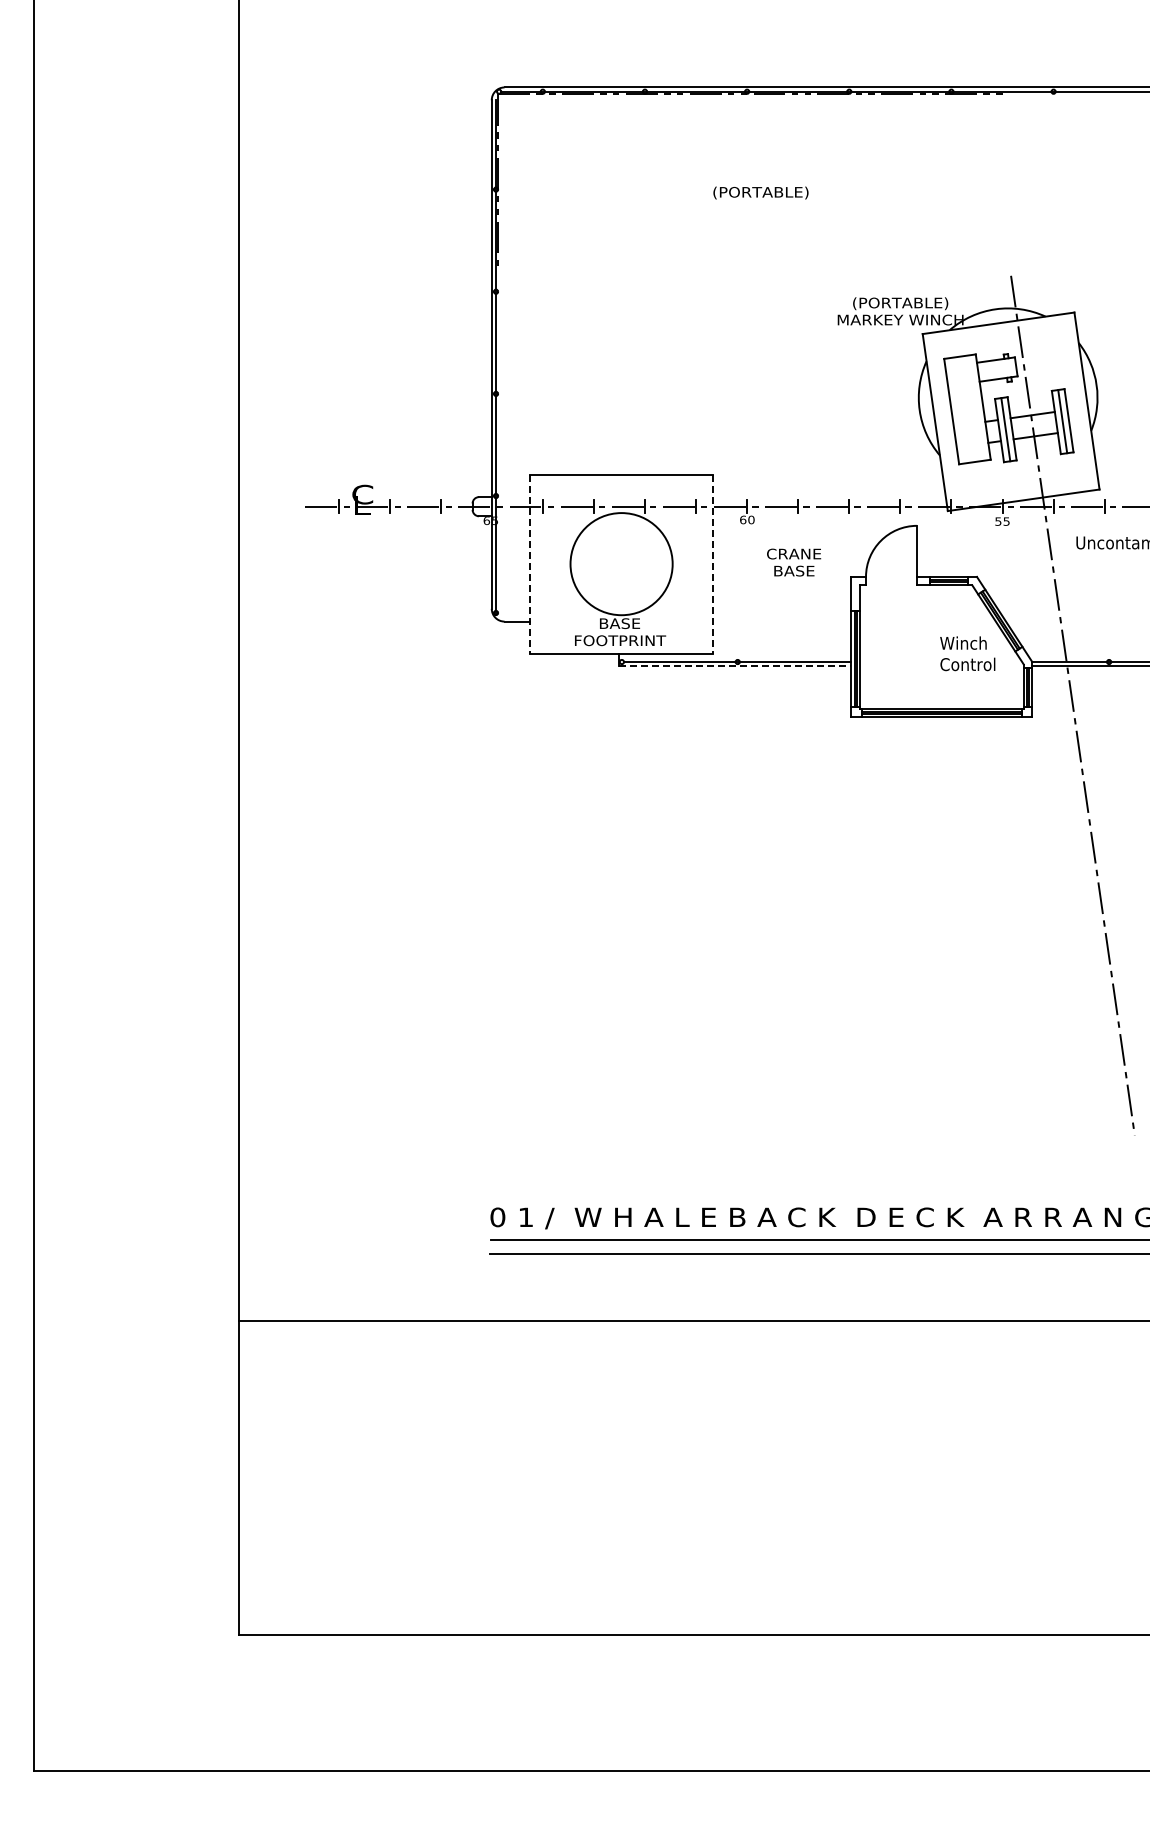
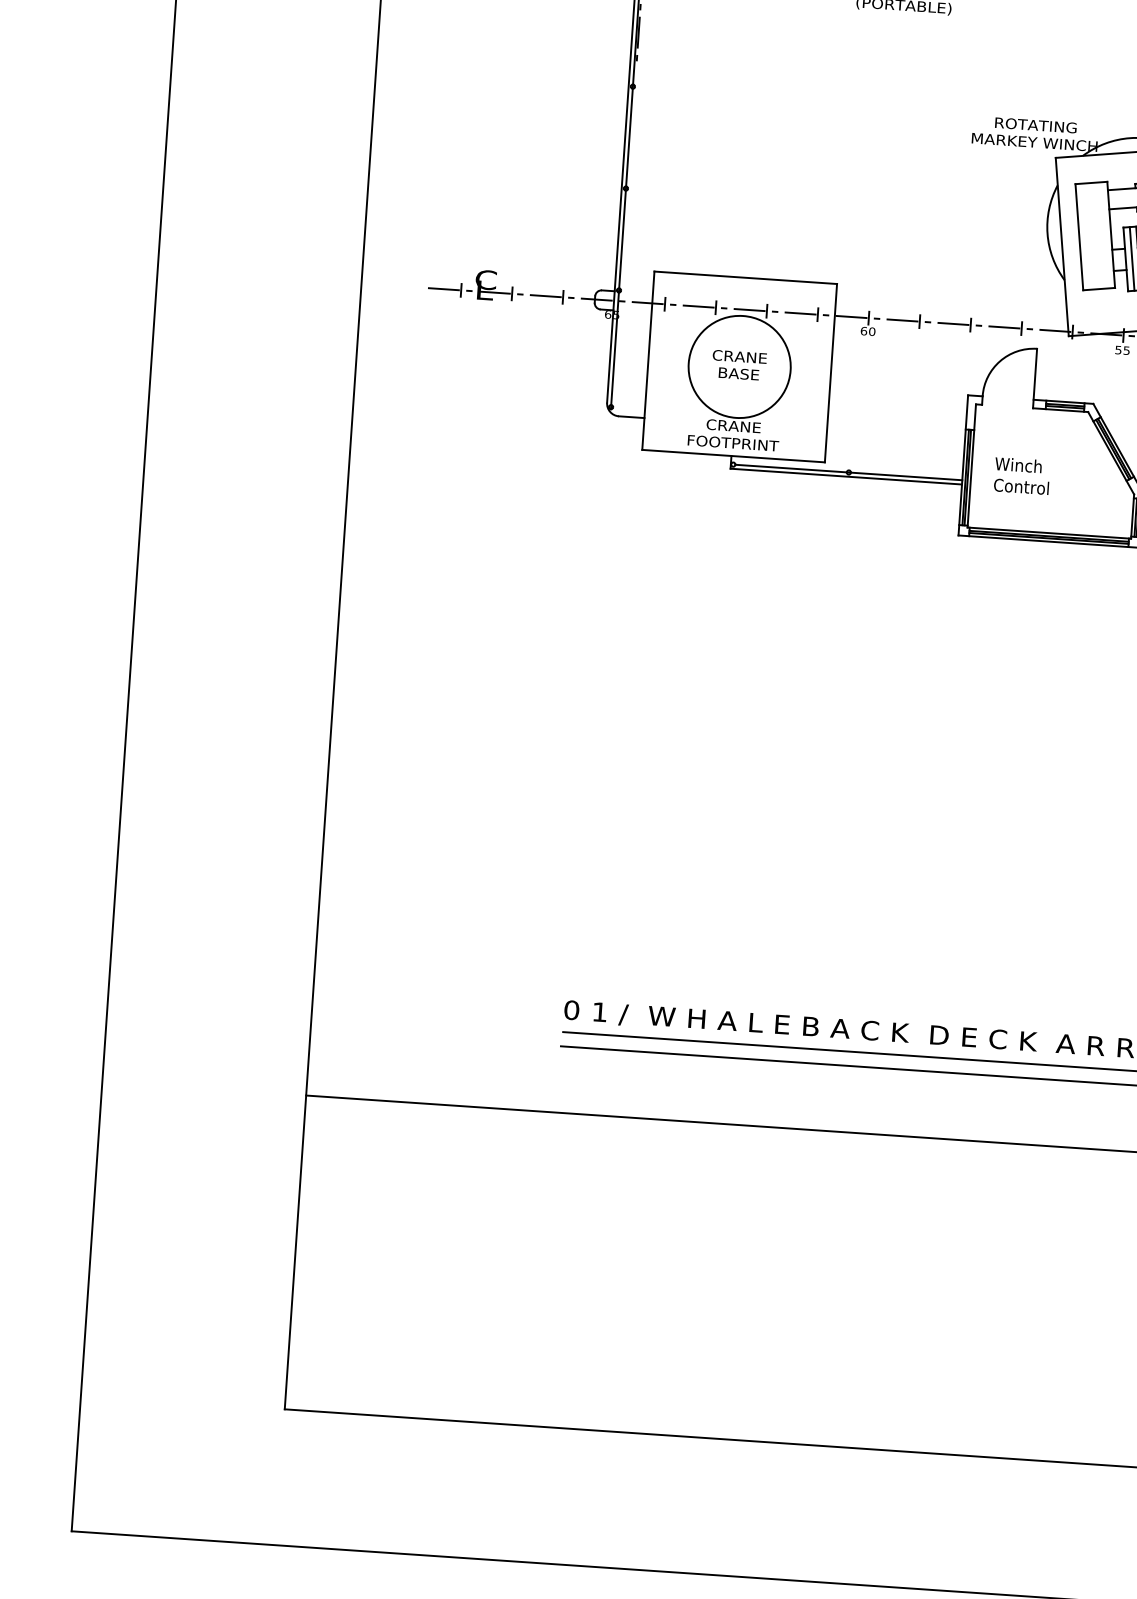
text: (900, 303) -> (1035, 125), (PORTABLE) -> ROTATING
text: (794, 562) -> (739, 365), moved
line: (530, 564) -> (648, 361), dashed -> solid
line: (713, 564) -> (831, 373), dashed -> solid
text: (619, 623) -> (733, 426), BASE -> CRANE
text: (967, 653) -> (1021, 475), moved
line: (735, 666) -> (846, 476), dashed -> solid

